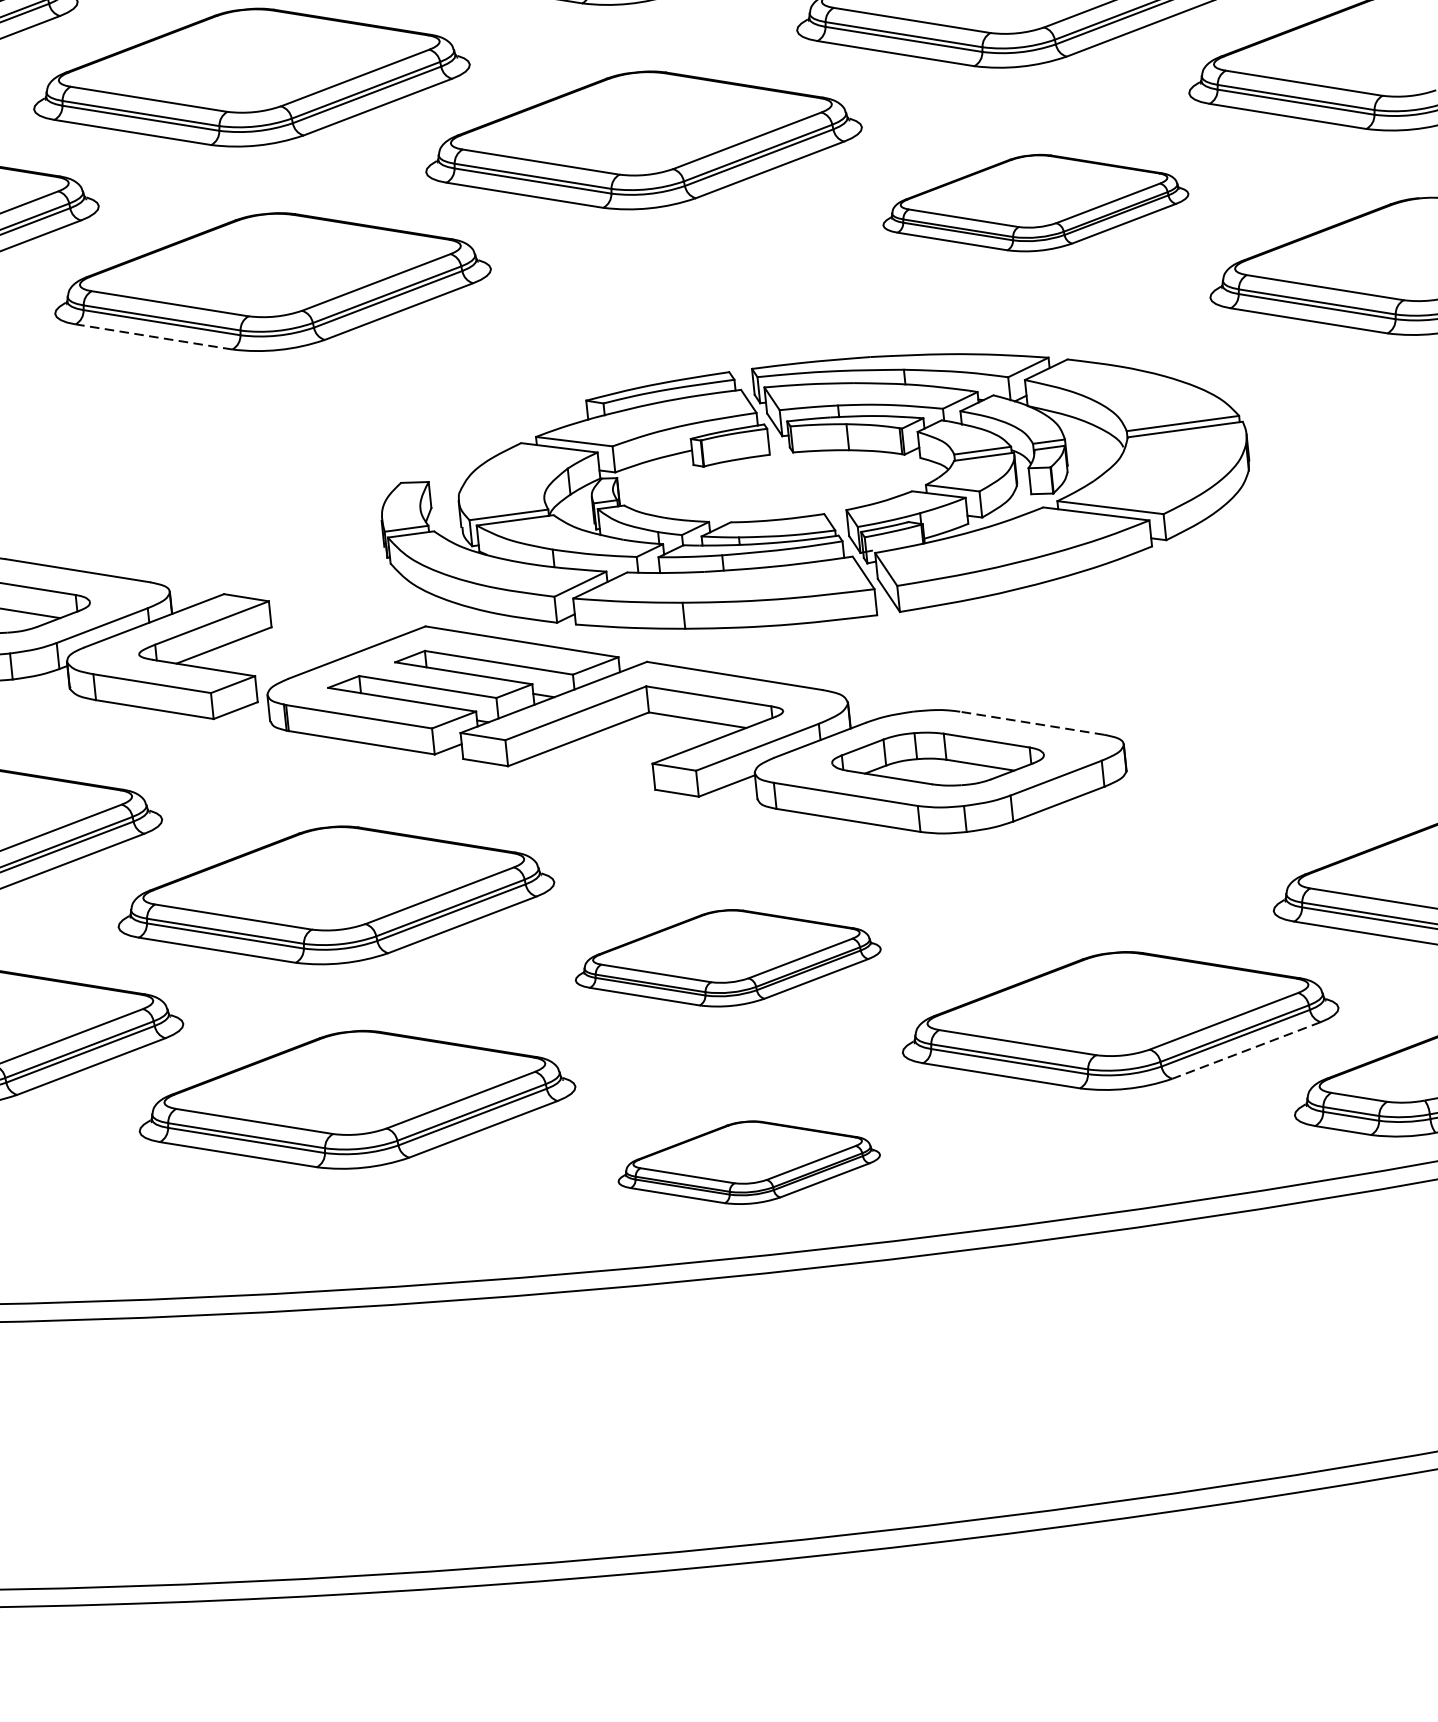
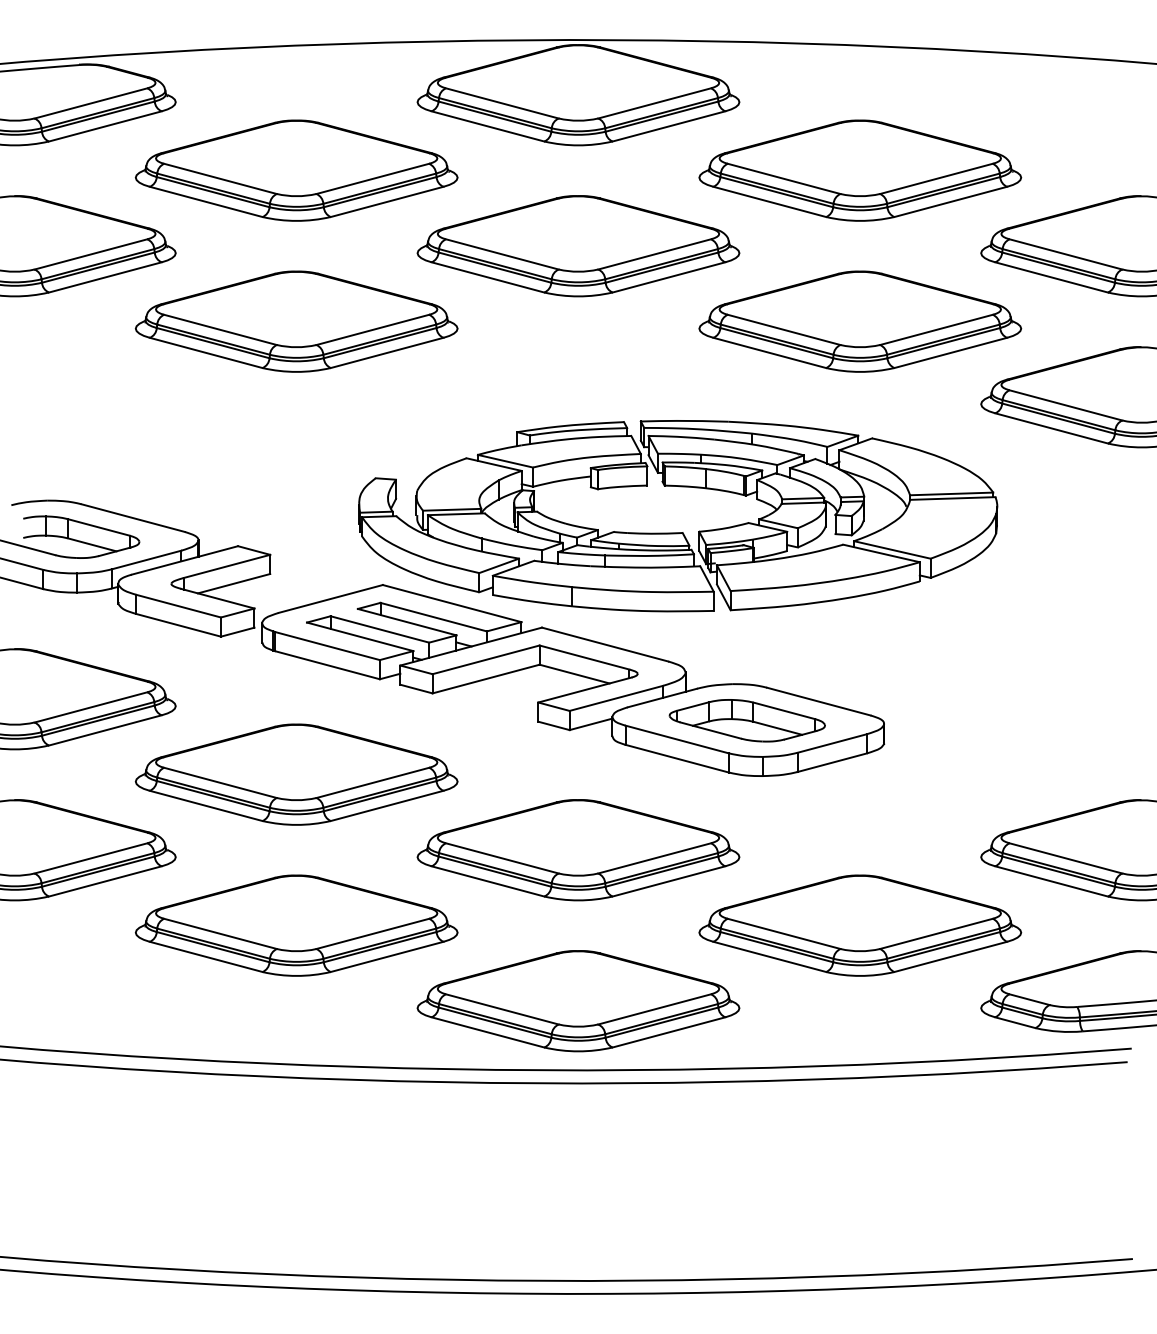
part: (1035, 202) -> (860, 321), size x1.43
line: (152, 336) -> (205, 352), dashed -> solid
line: (1031, 723) -> (818, 701), dashed -> solid
part: (727, 958) -> (578, 850), size x1.43
line: (1246, 1051) -> (950, 957), dashed -> solid
part: (748, 1162) -> (578, 1001), size x1.67

